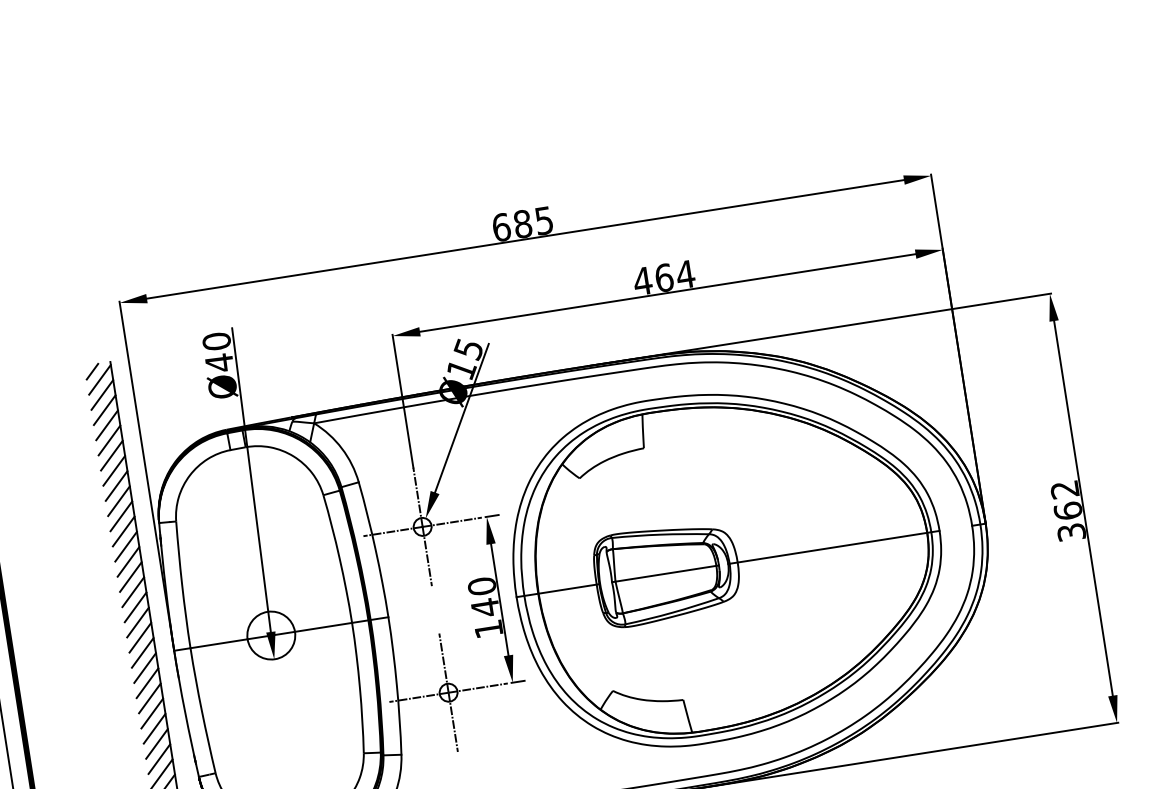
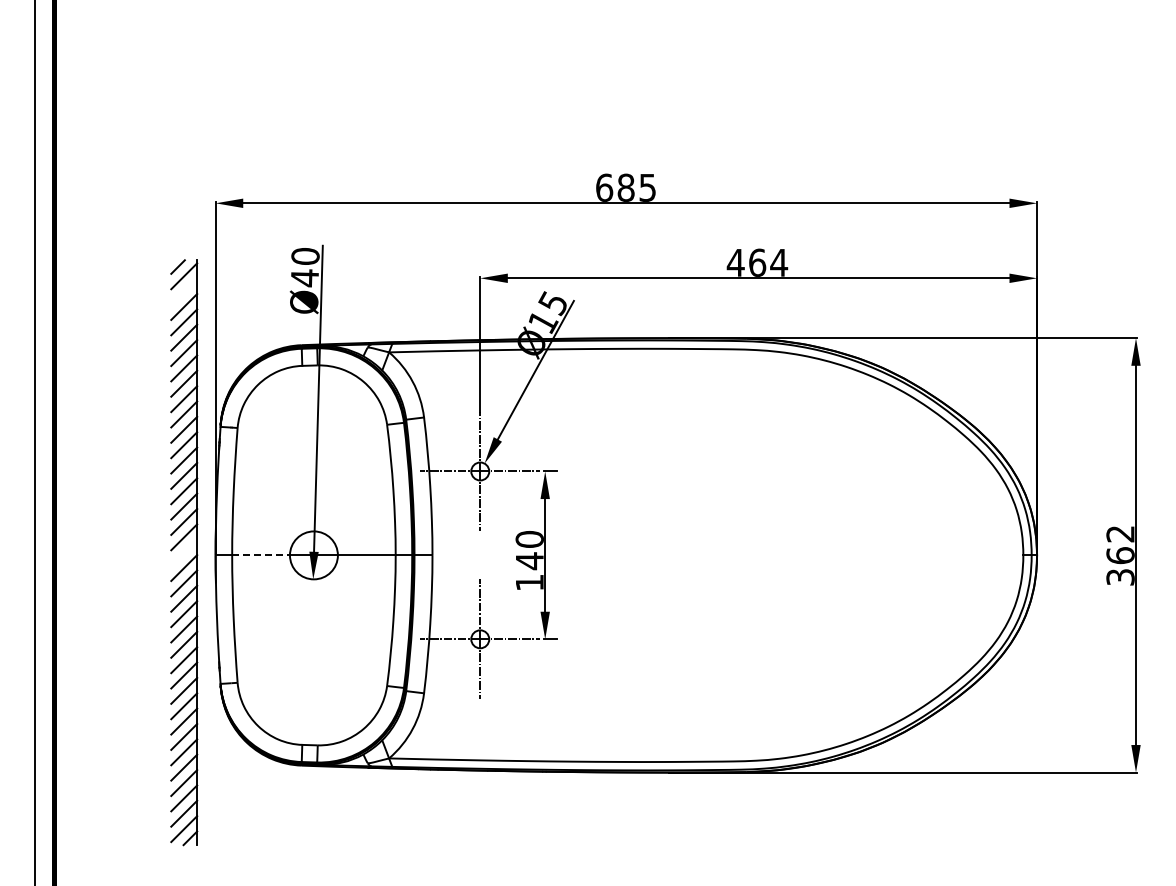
line: (102, 394) -> (184, 291), removed
part: (728, 564) -> (776, 555), removed
line: (219, 643) -> (261, 555), solid -> dashed
line: (142, 652) -> (184, 552), removed

